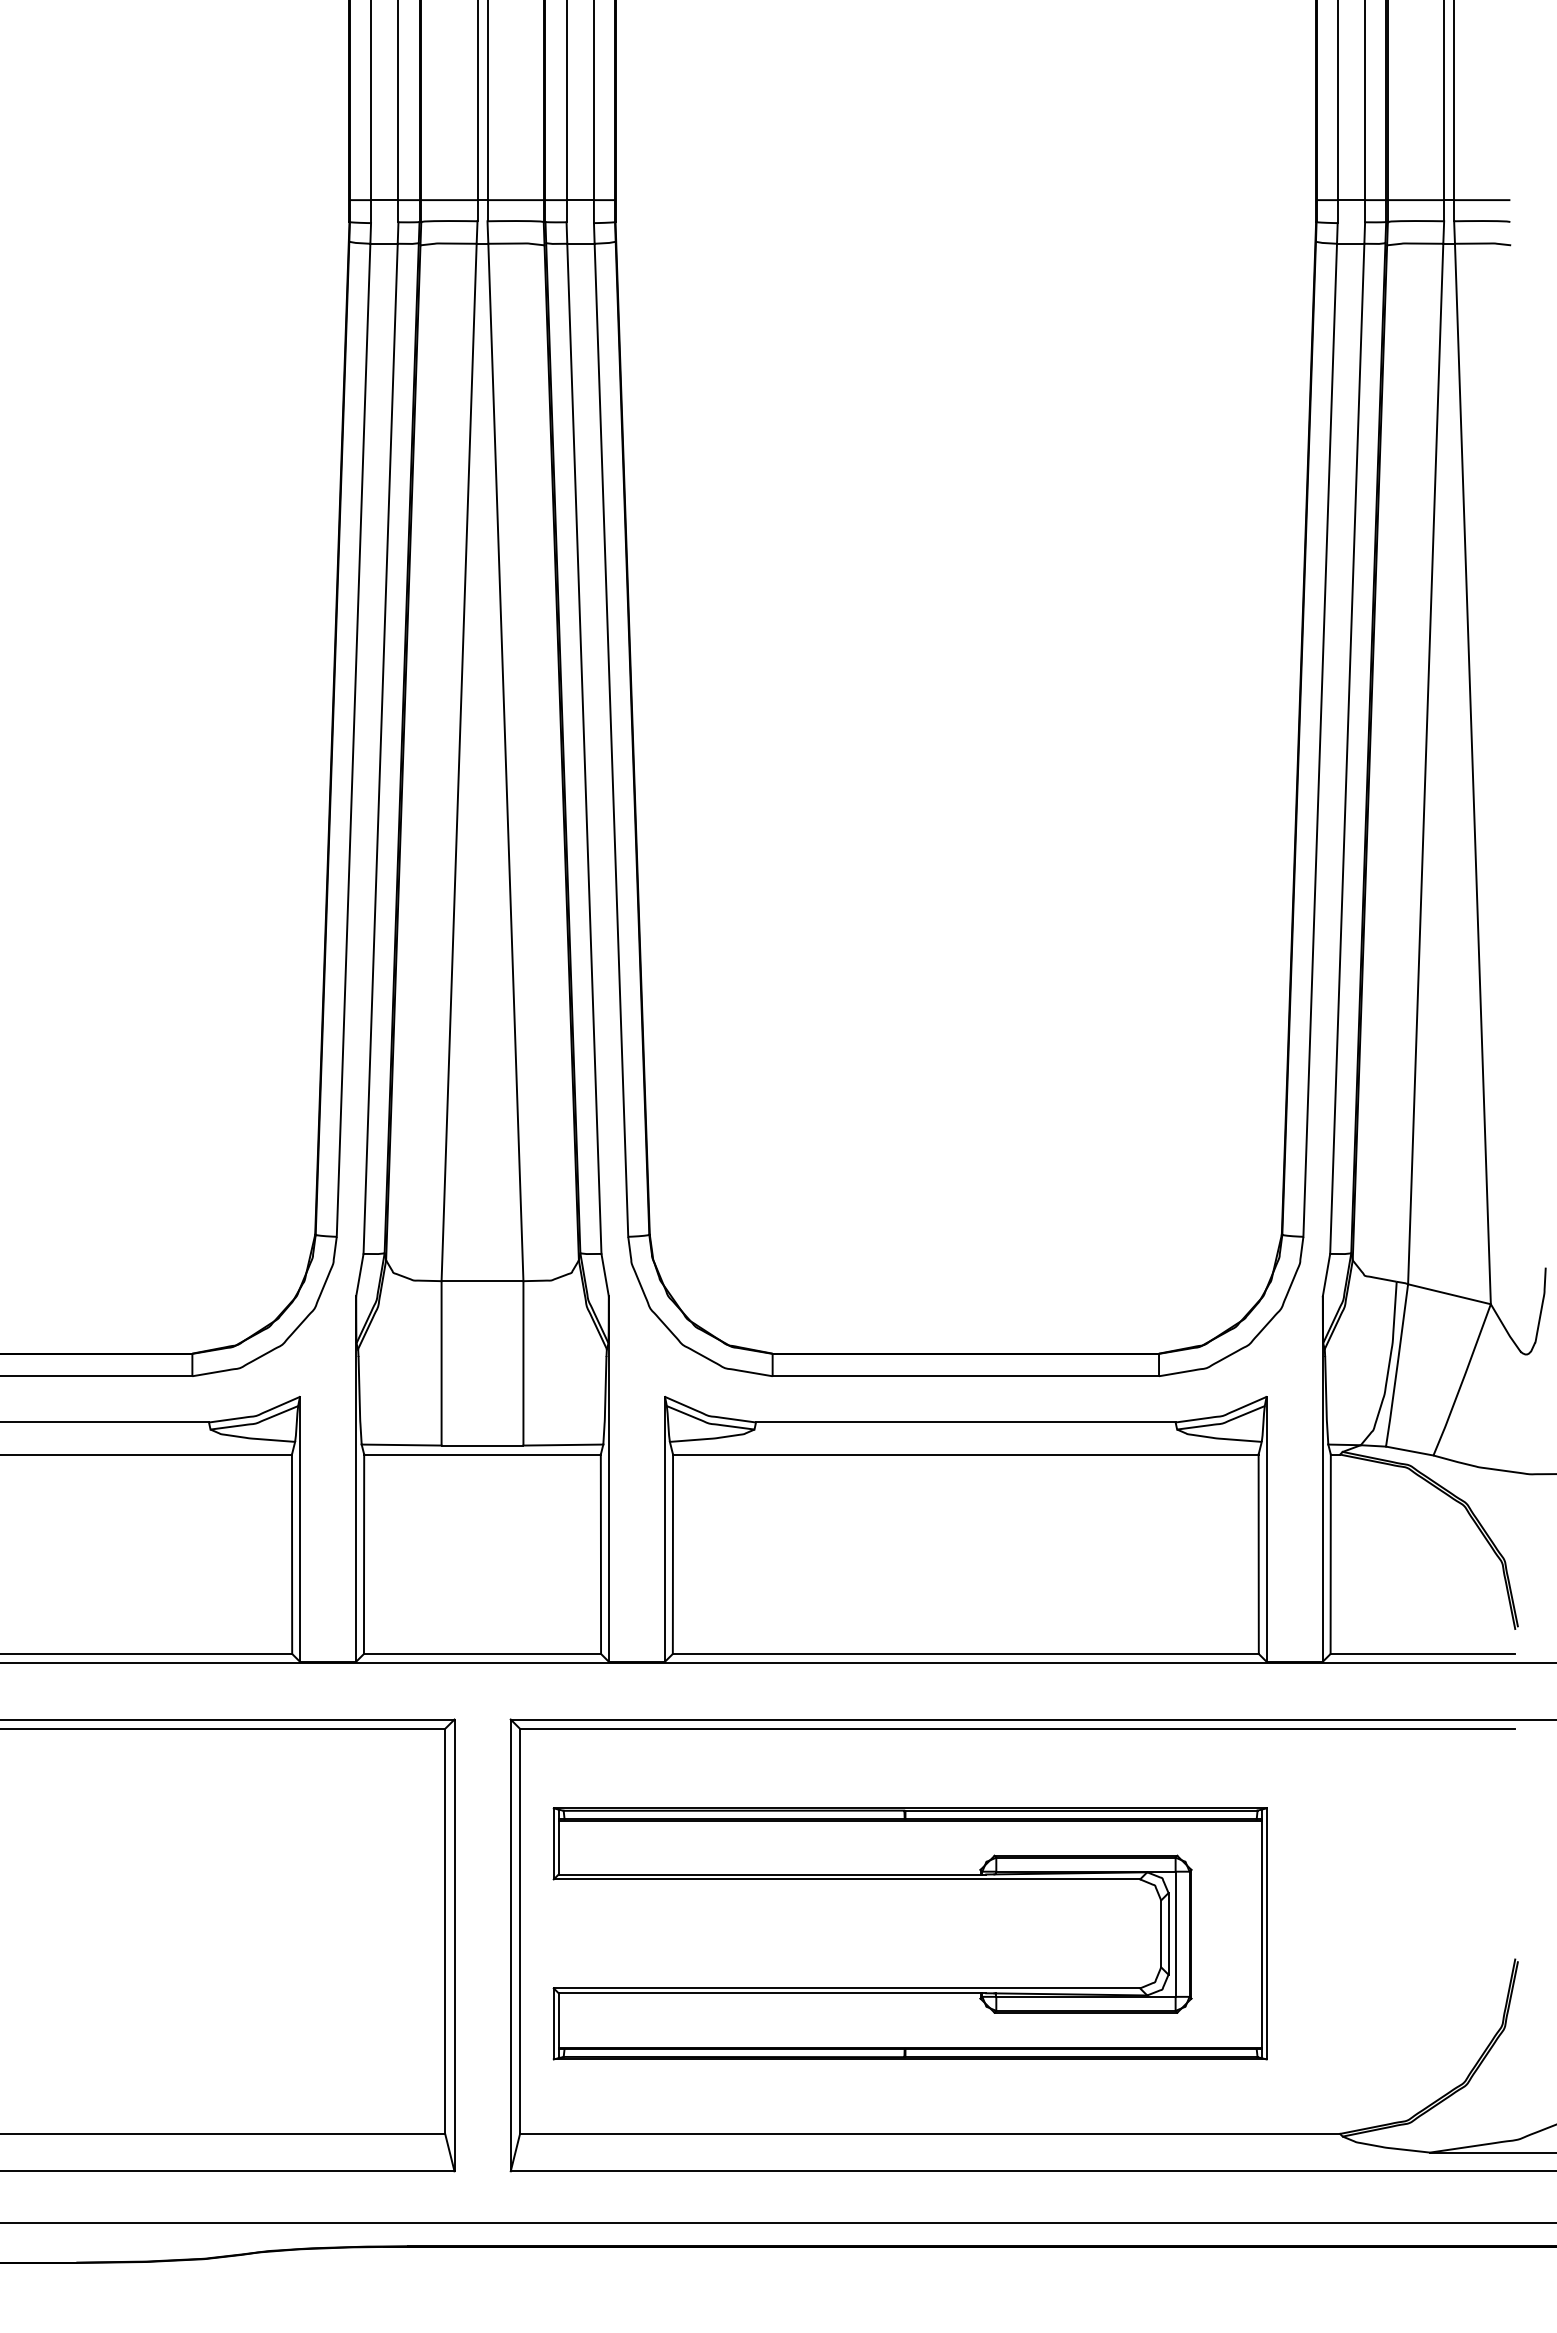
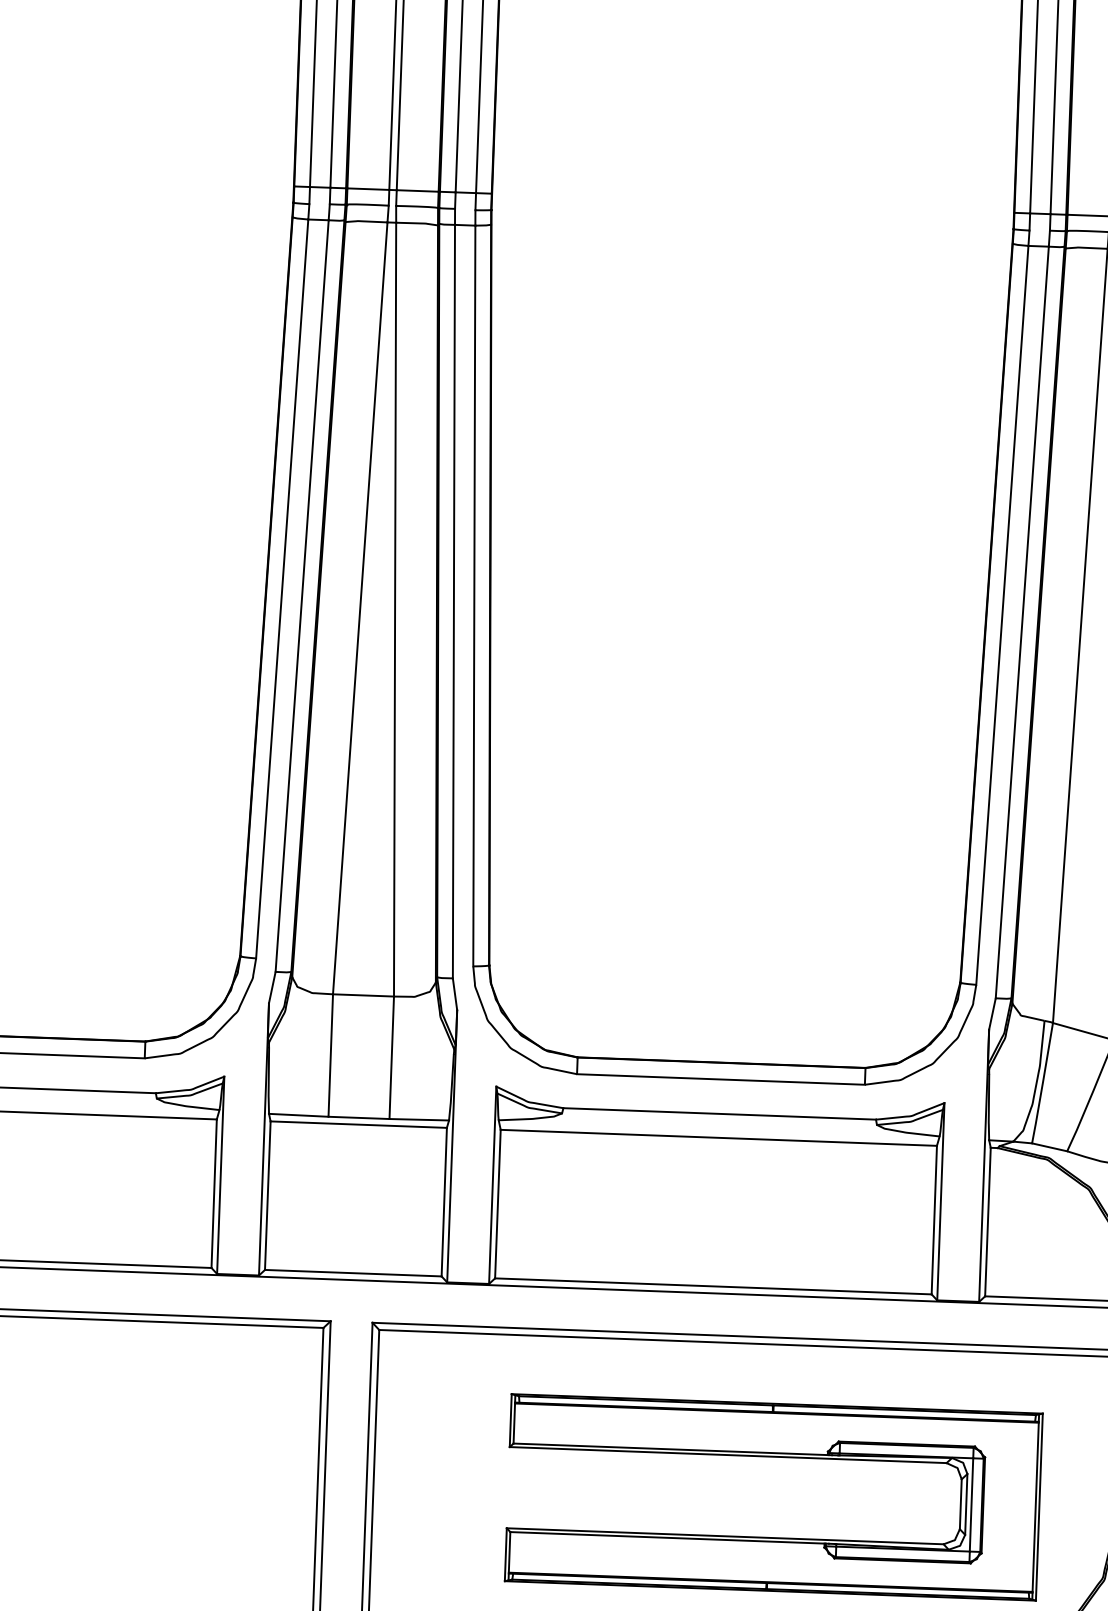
part: (909, 1879) -> (774, 1456), moved

